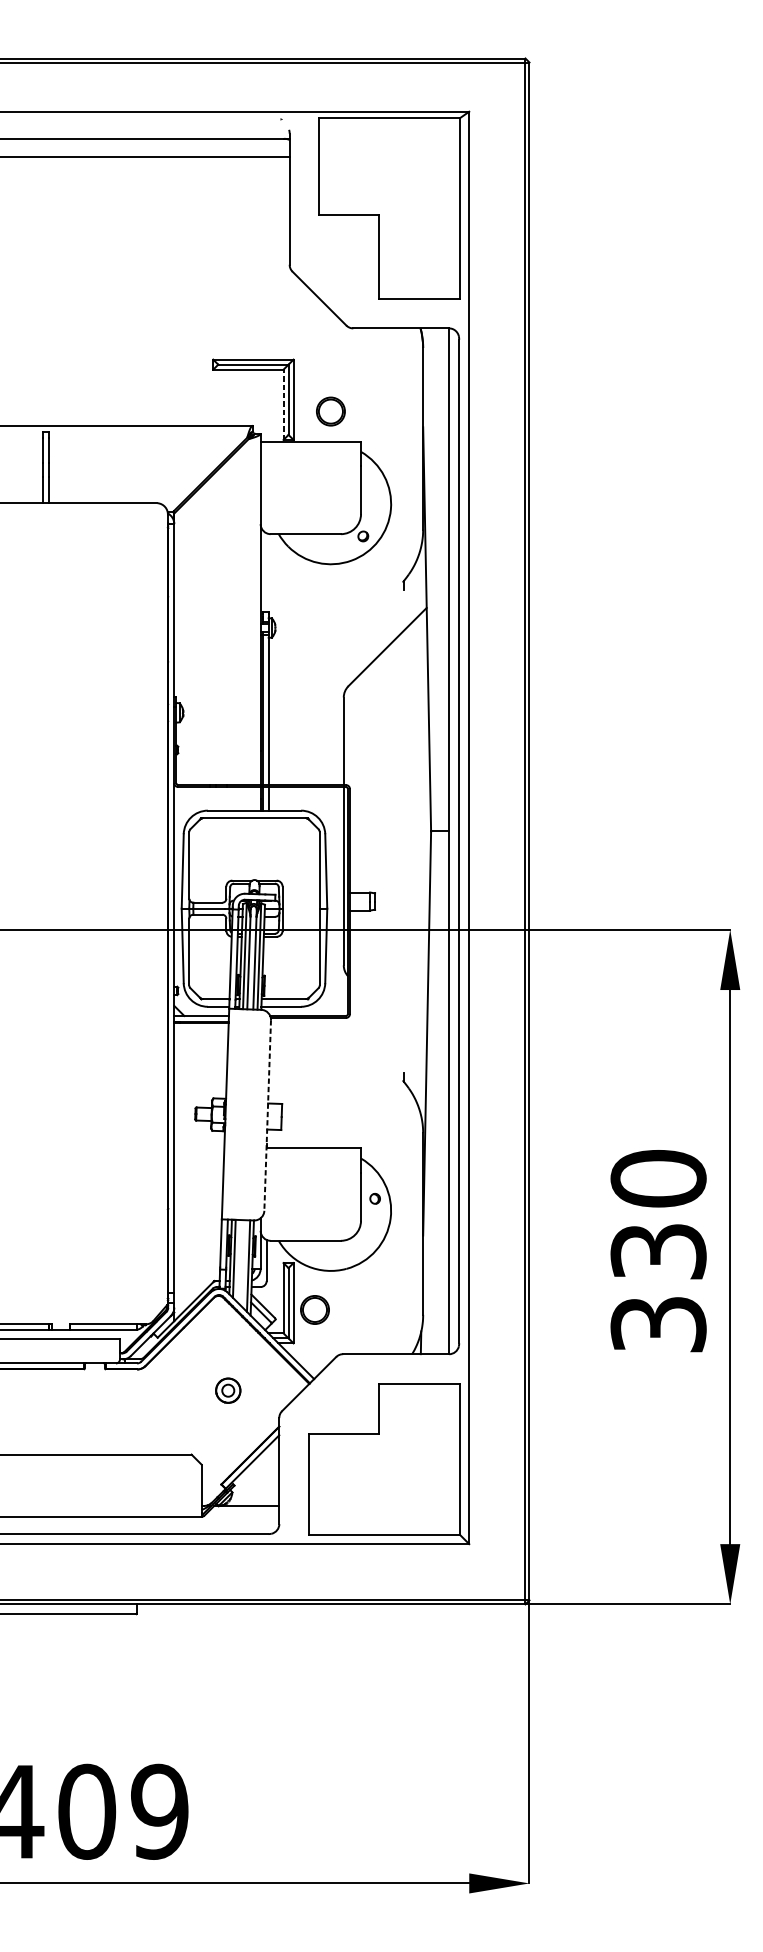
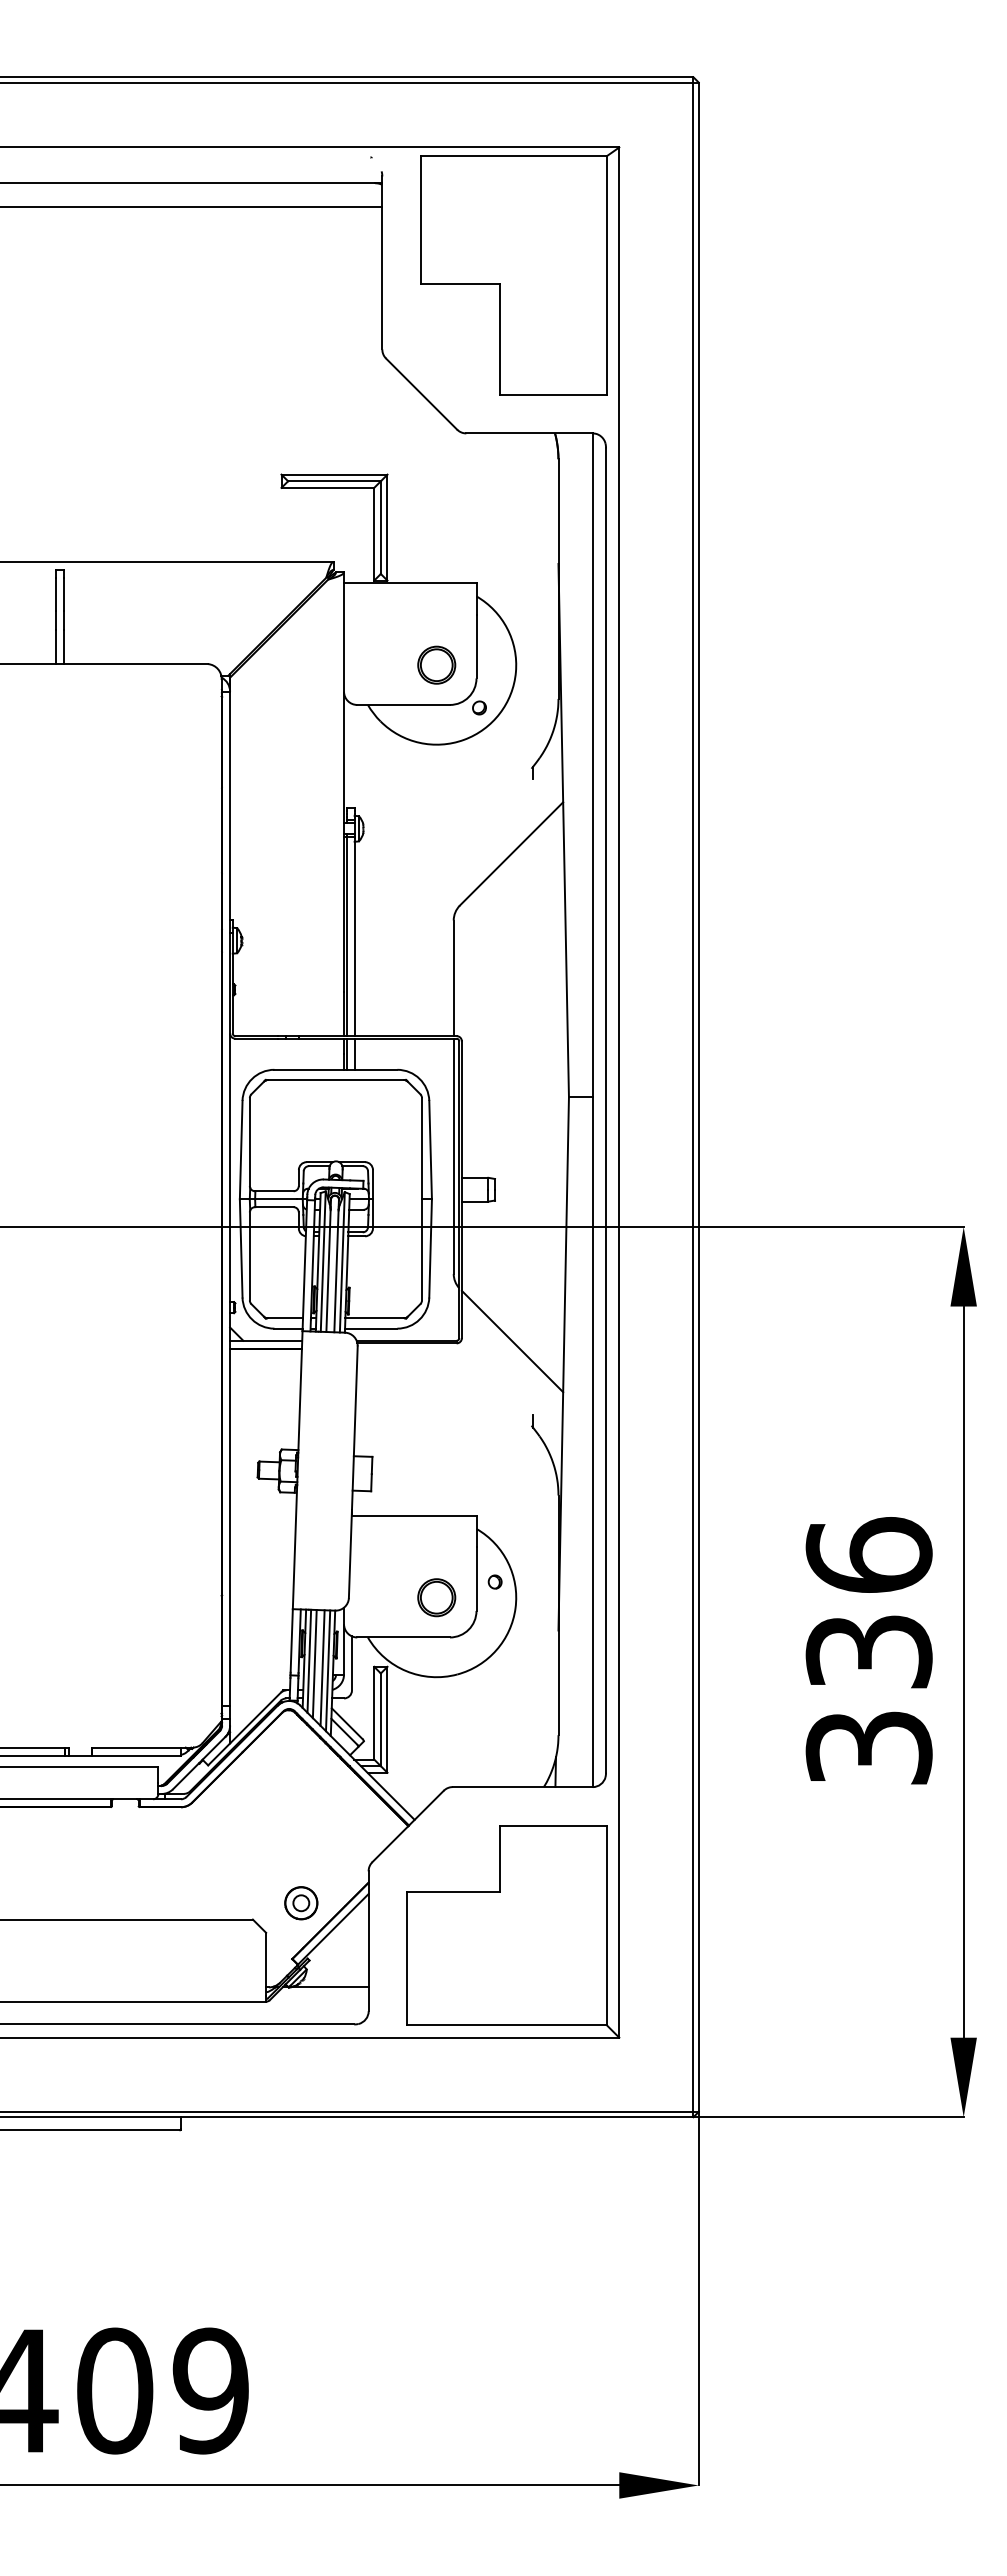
line: (283, 404) -> (374, 533), dashed -> solid
part: (330, 411) -> (436, 664), moved
line: (388, 1016) -> (512, 1341), added
line: (267, 1115) -> (353, 1472), dashed -> solid
text: (658, 1178) -> (868, 1555), 330 -> 336
line: (238, 1261) -> (314, 1664), added
line: (244, 1263) -> (322, 1667), added
part: (314, 1309) -> (436, 1597), moved
part: (228, 1390) -> (301, 1903), moved

